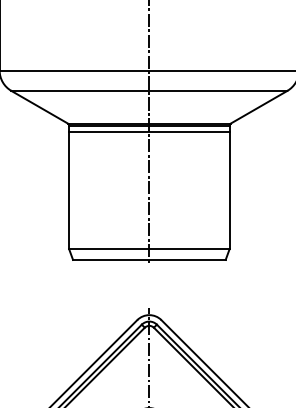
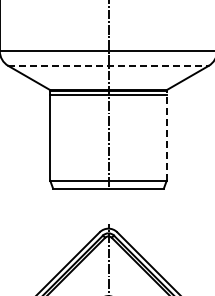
line: (150, 90) -> (109, 65), solid -> dashed
line: (229, 186) -> (166, 135), solid -> dashed

